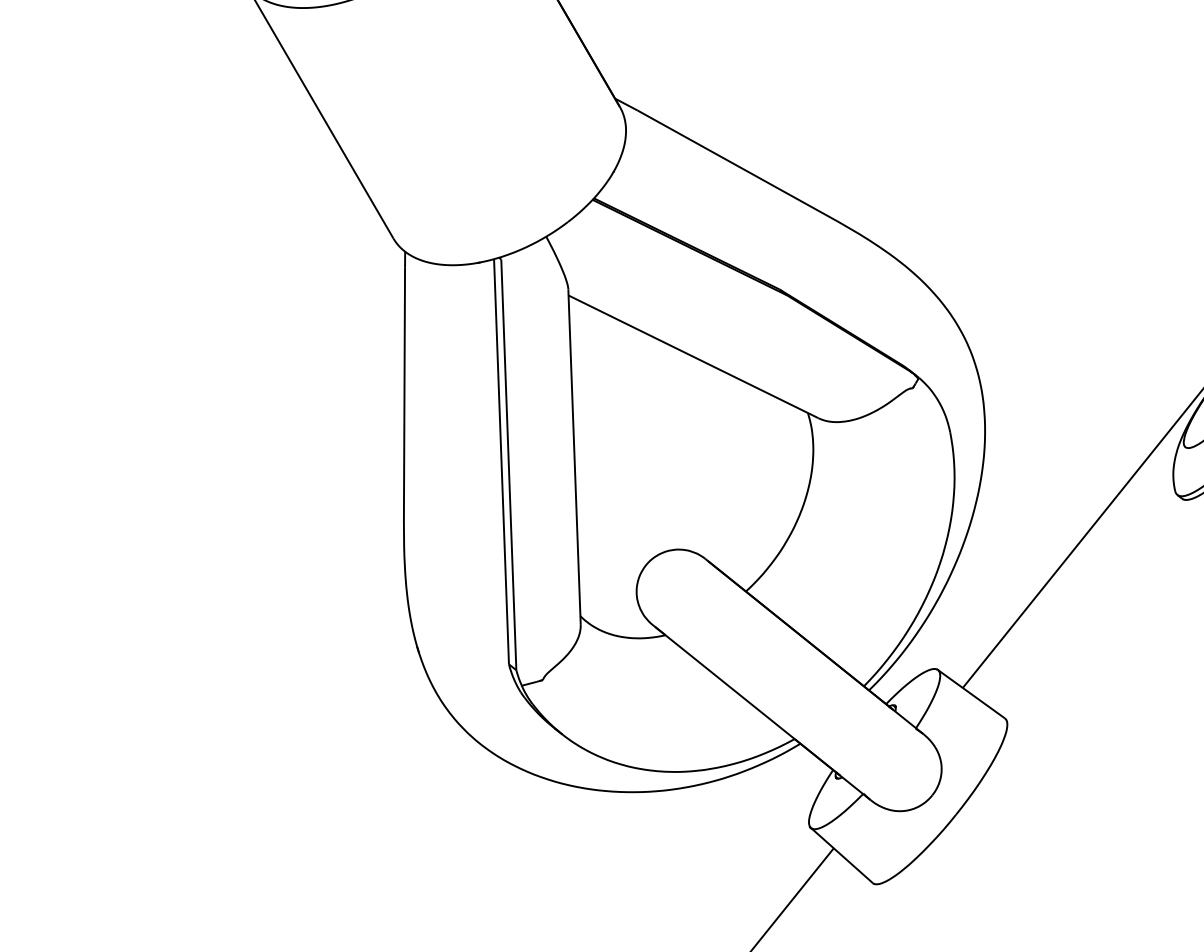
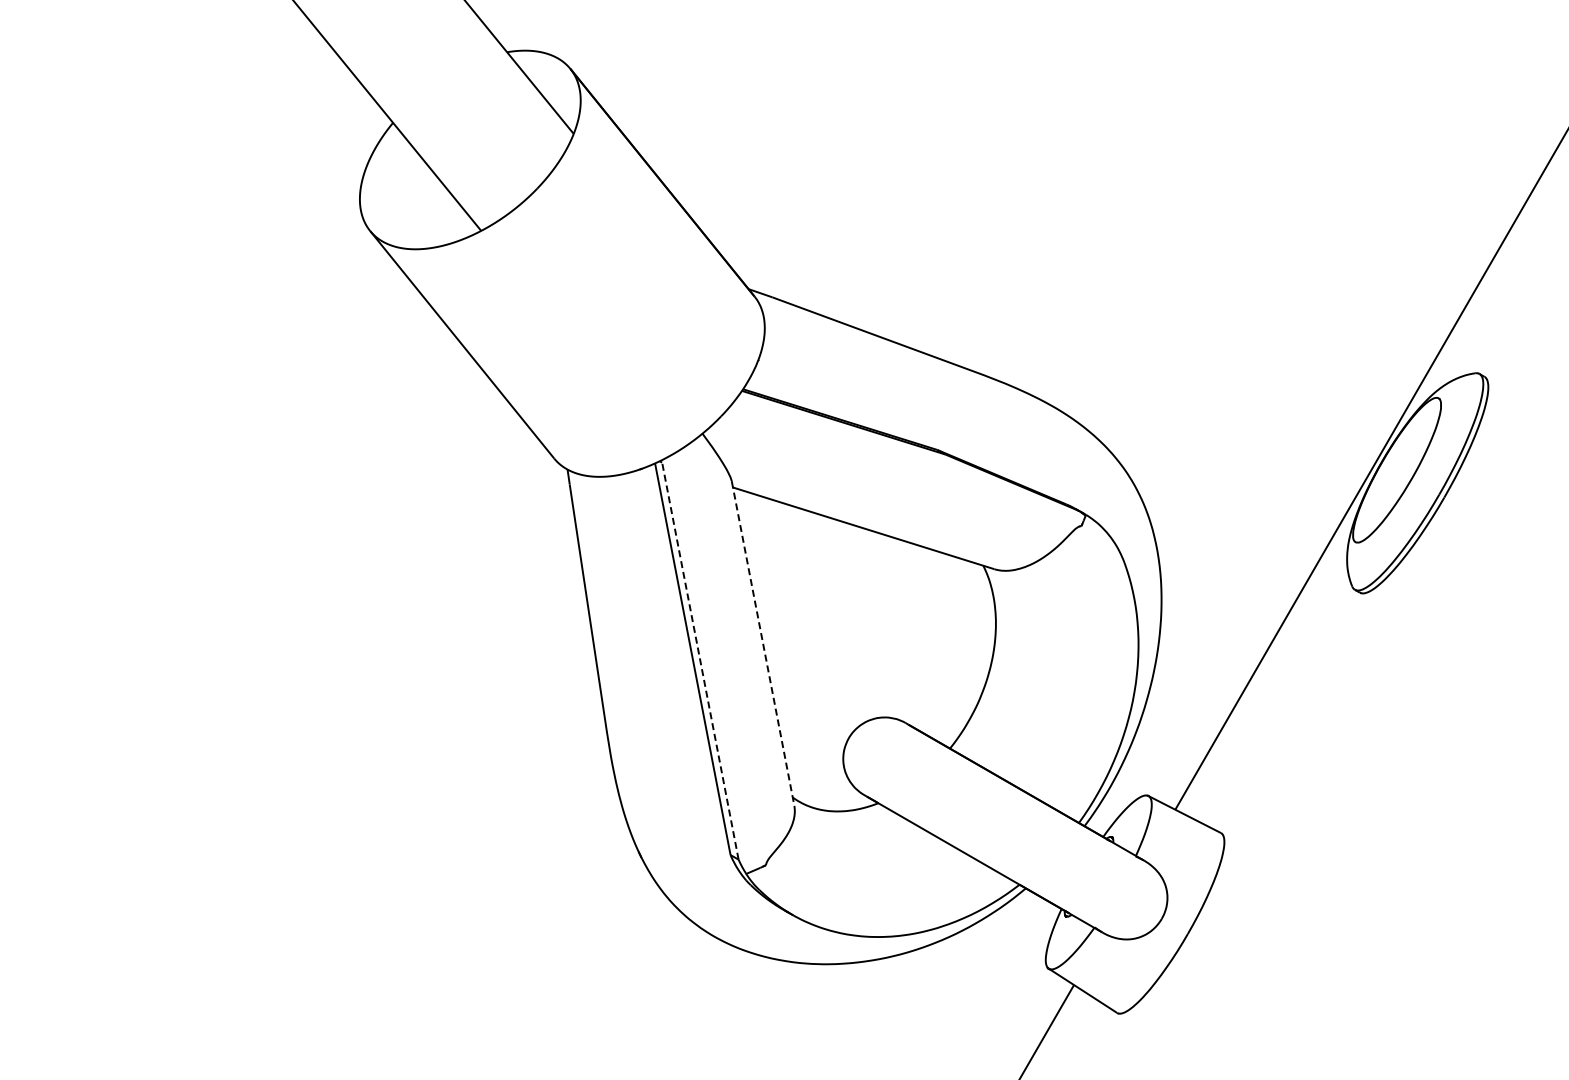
line: (574, 457) -> (763, 644), solid -> dashed
line: (509, 464) -> (700, 660), solid -> dashed

